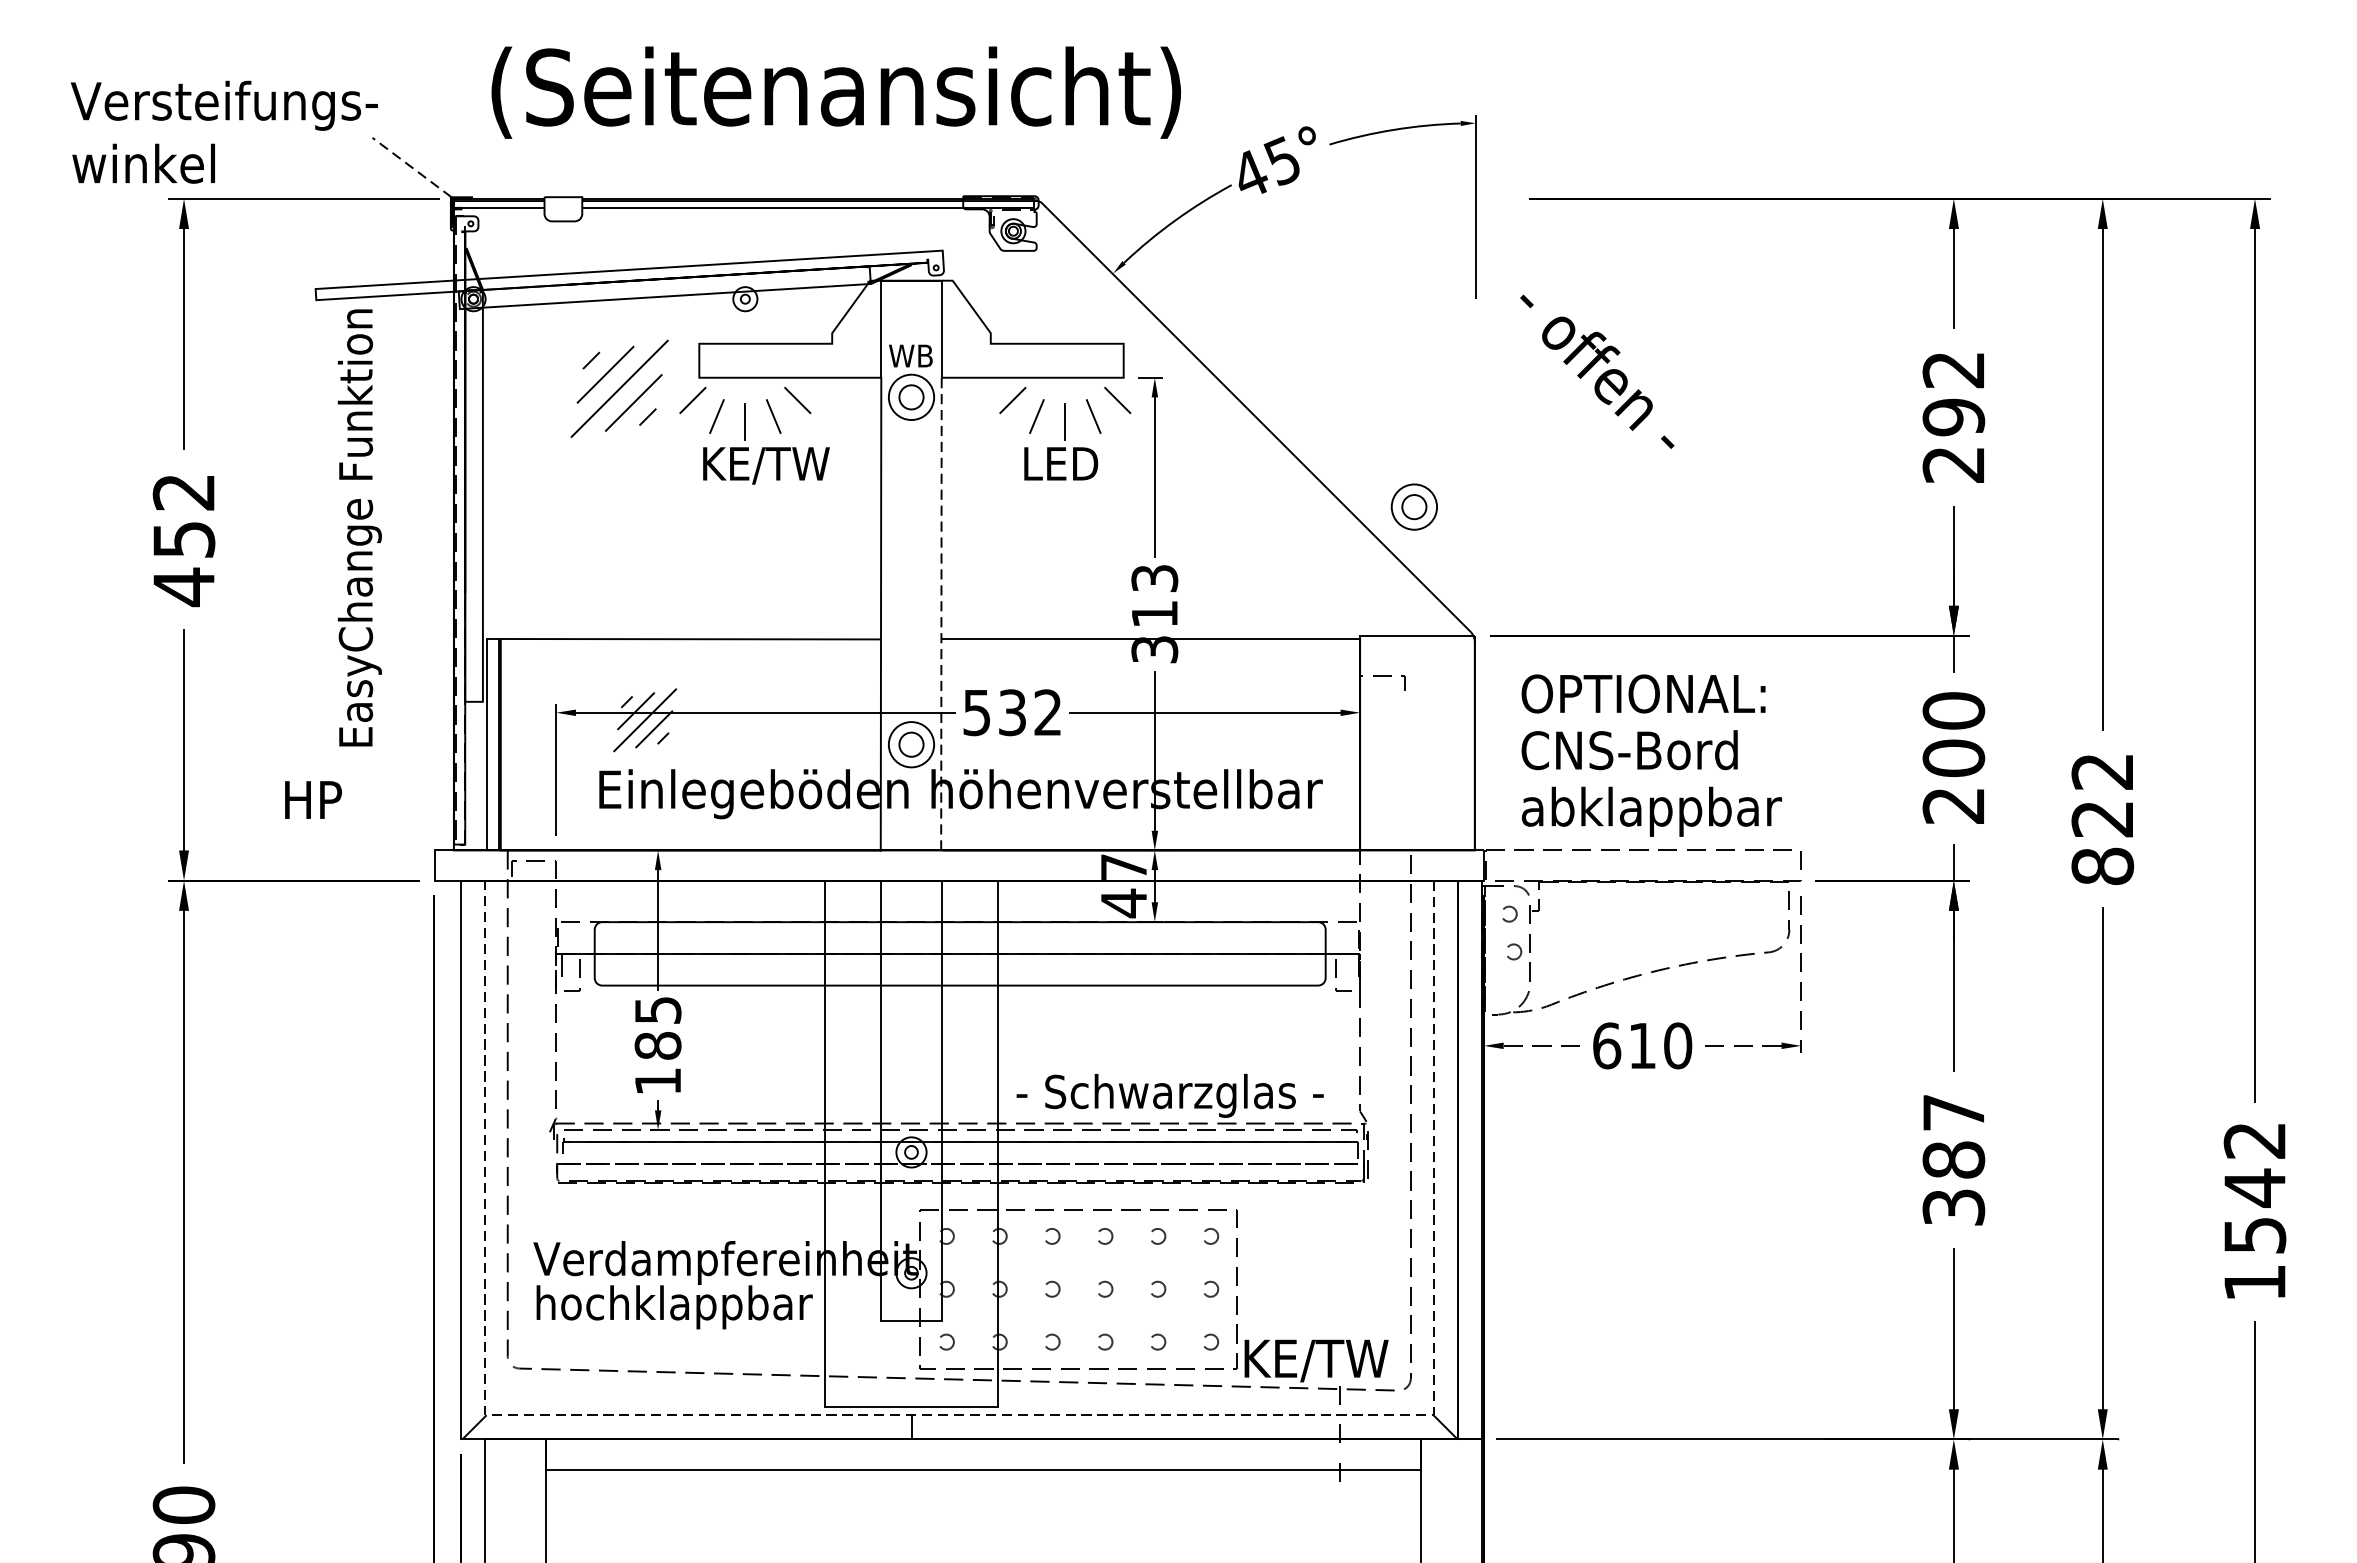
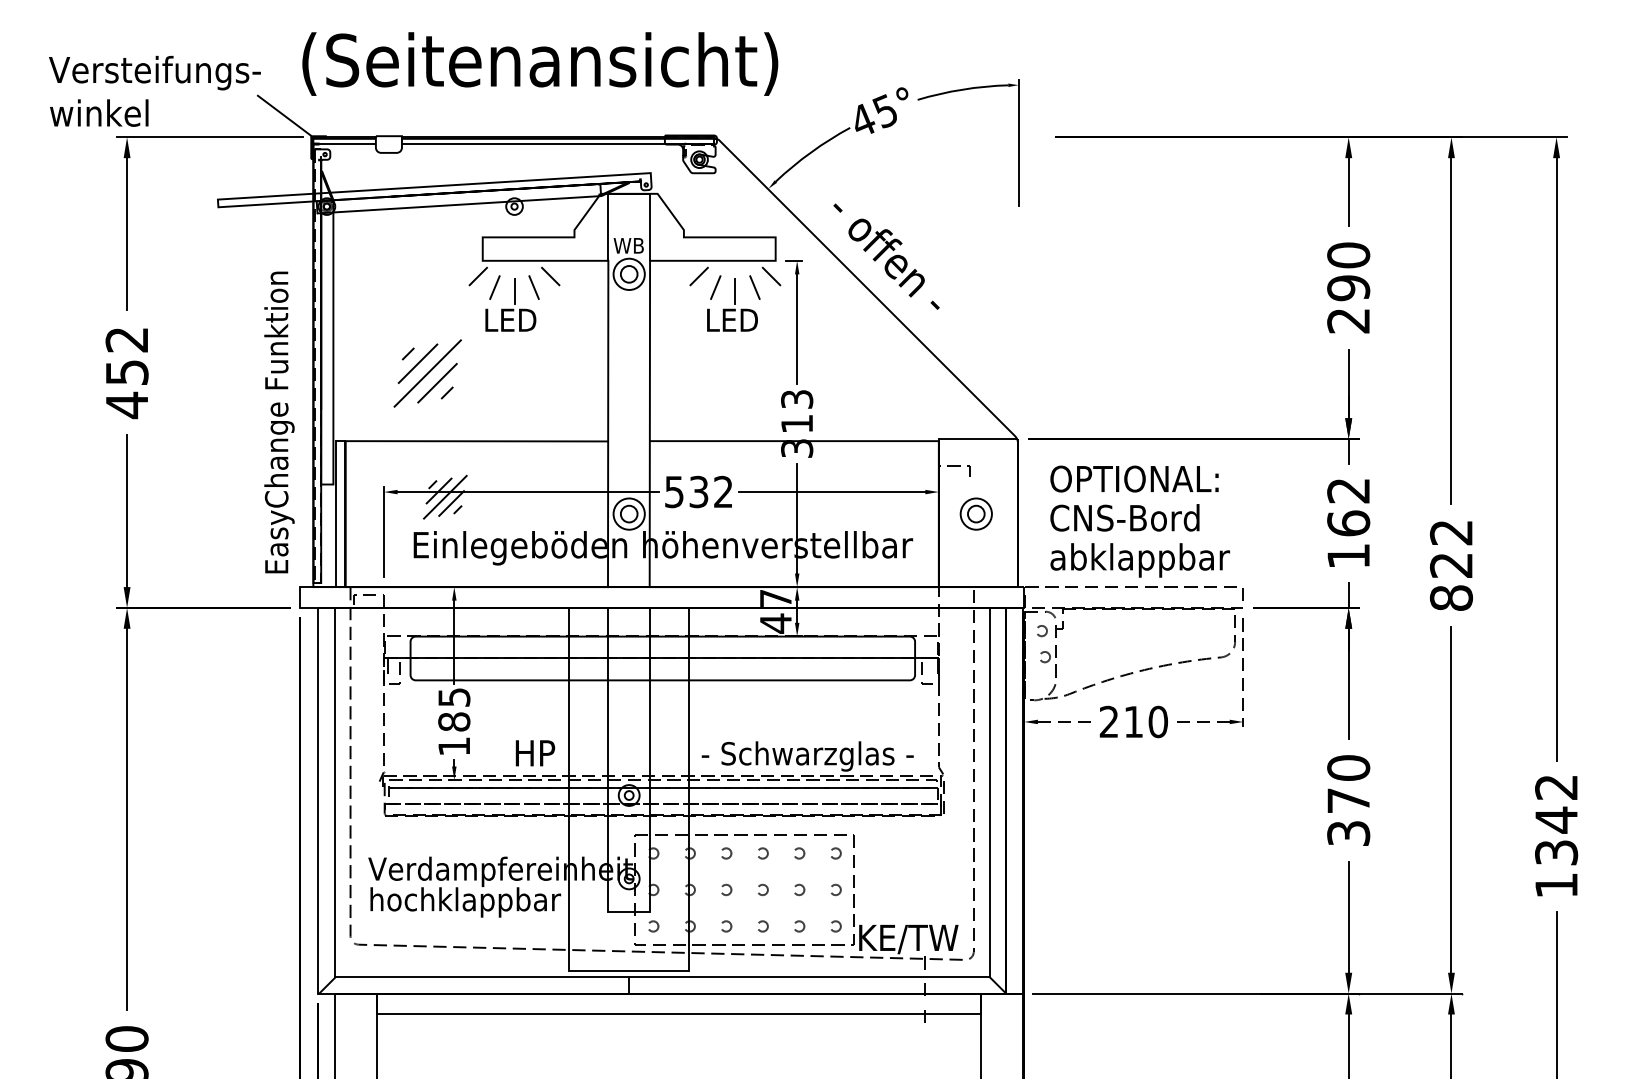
text: (836, 91) -> (540, 63), moved
line: (412, 167) -> (284, 115), dashed -> solid
text: (1953, 370) -> (1348, 255), 292 -> 290
text: (1597, 371) -> (886, 256), moved
part: (619, 388) -> (427, 373), moved
text: (768, 465) -> (530, 321), KE/TW -> LED
part: (1413, 506) -> (975, 513), moved
text: (359, 527) -> (279, 422), moved
line: (940, 613) -> (649, 423), dashed -> solid
text: (1953, 756) -> (1348, 522), 200 -> 162
text: (313, 800) -> (535, 753), moved
text: (1607, 1045) -> (1109, 721), 610 -> 210
text: (1953, 1136) -> (1348, 784), 387 -> 370
text: (2254, 1234) -> (1556, 852), 1542 -> 1342
line: (958, 1414) -> (661, 976), dashed -> solid

